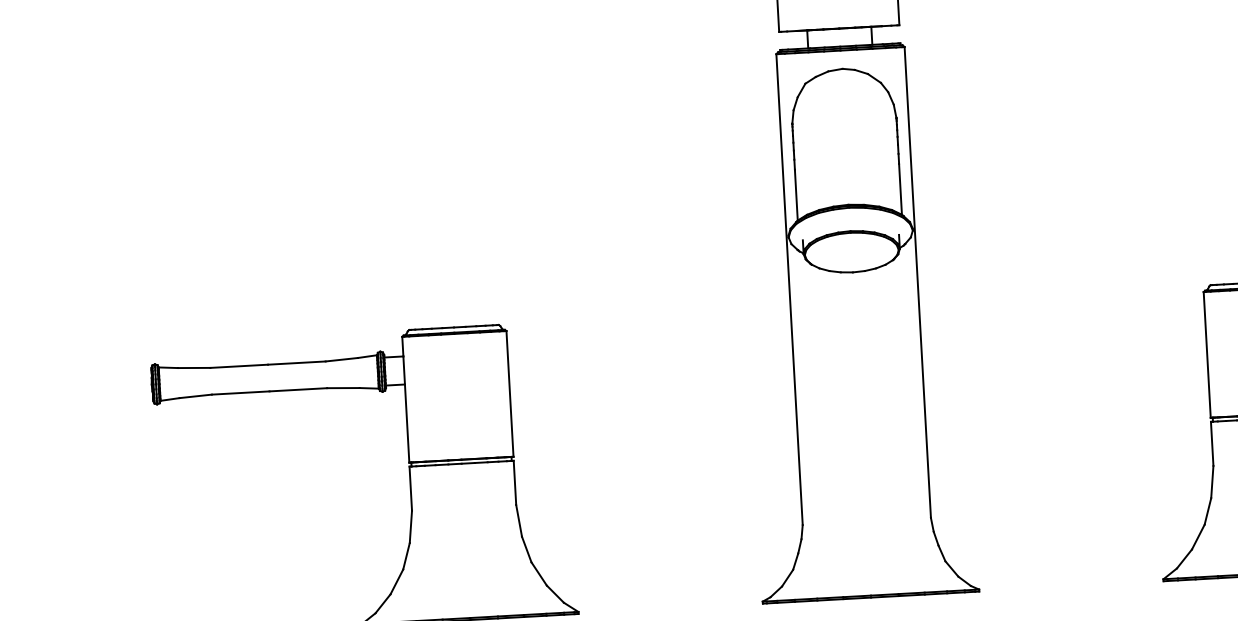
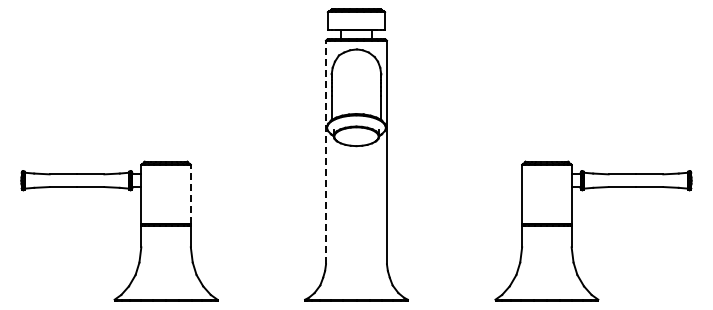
line: (790, 289) -> (326, 152), solid -> dashed
line: (509, 393) -> (190, 194), solid -> dashed

